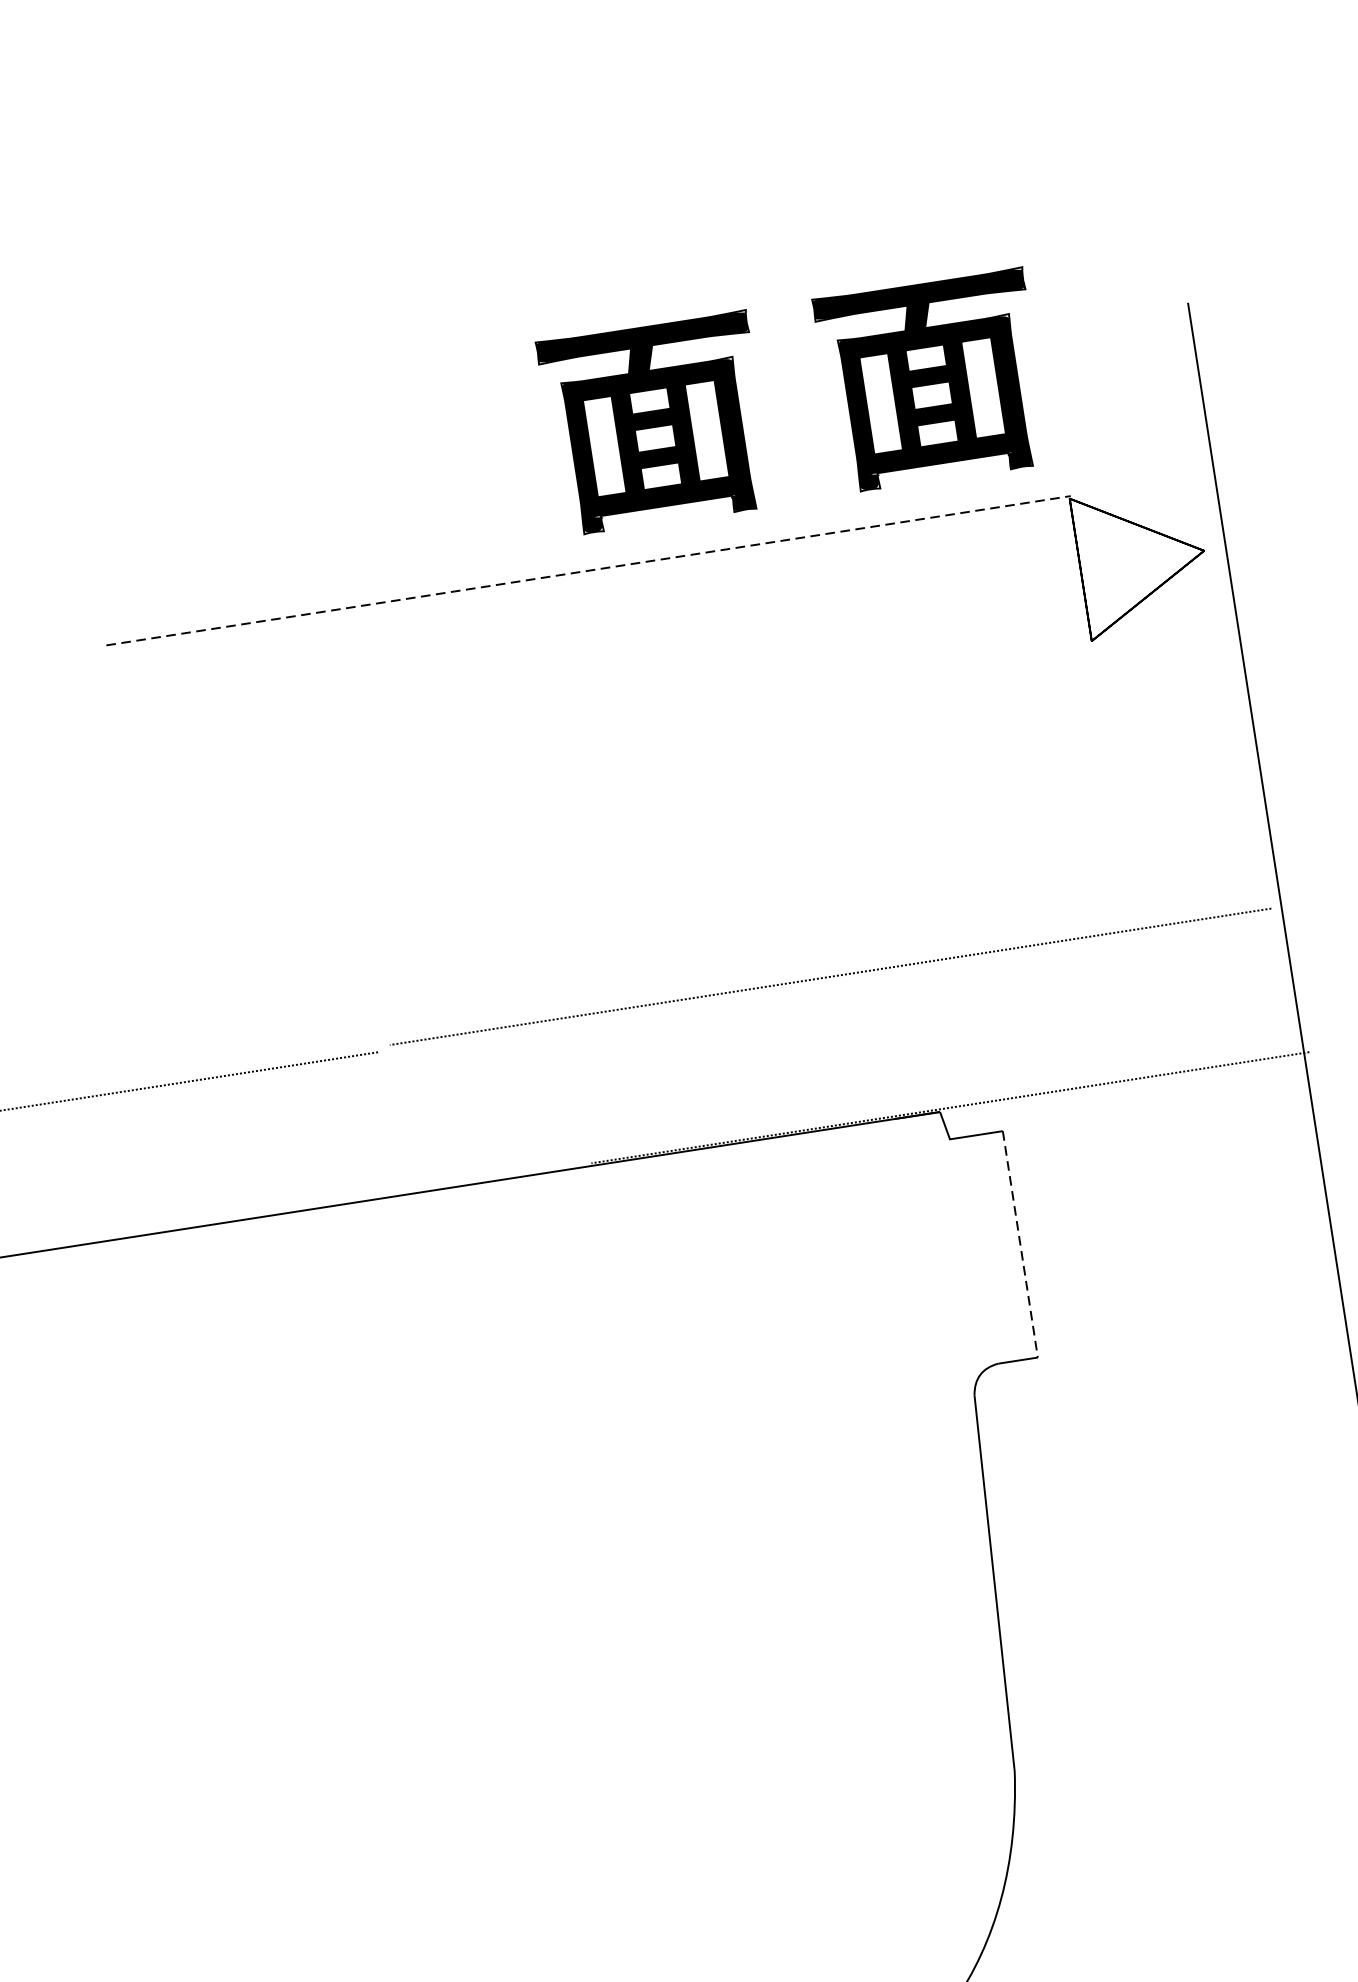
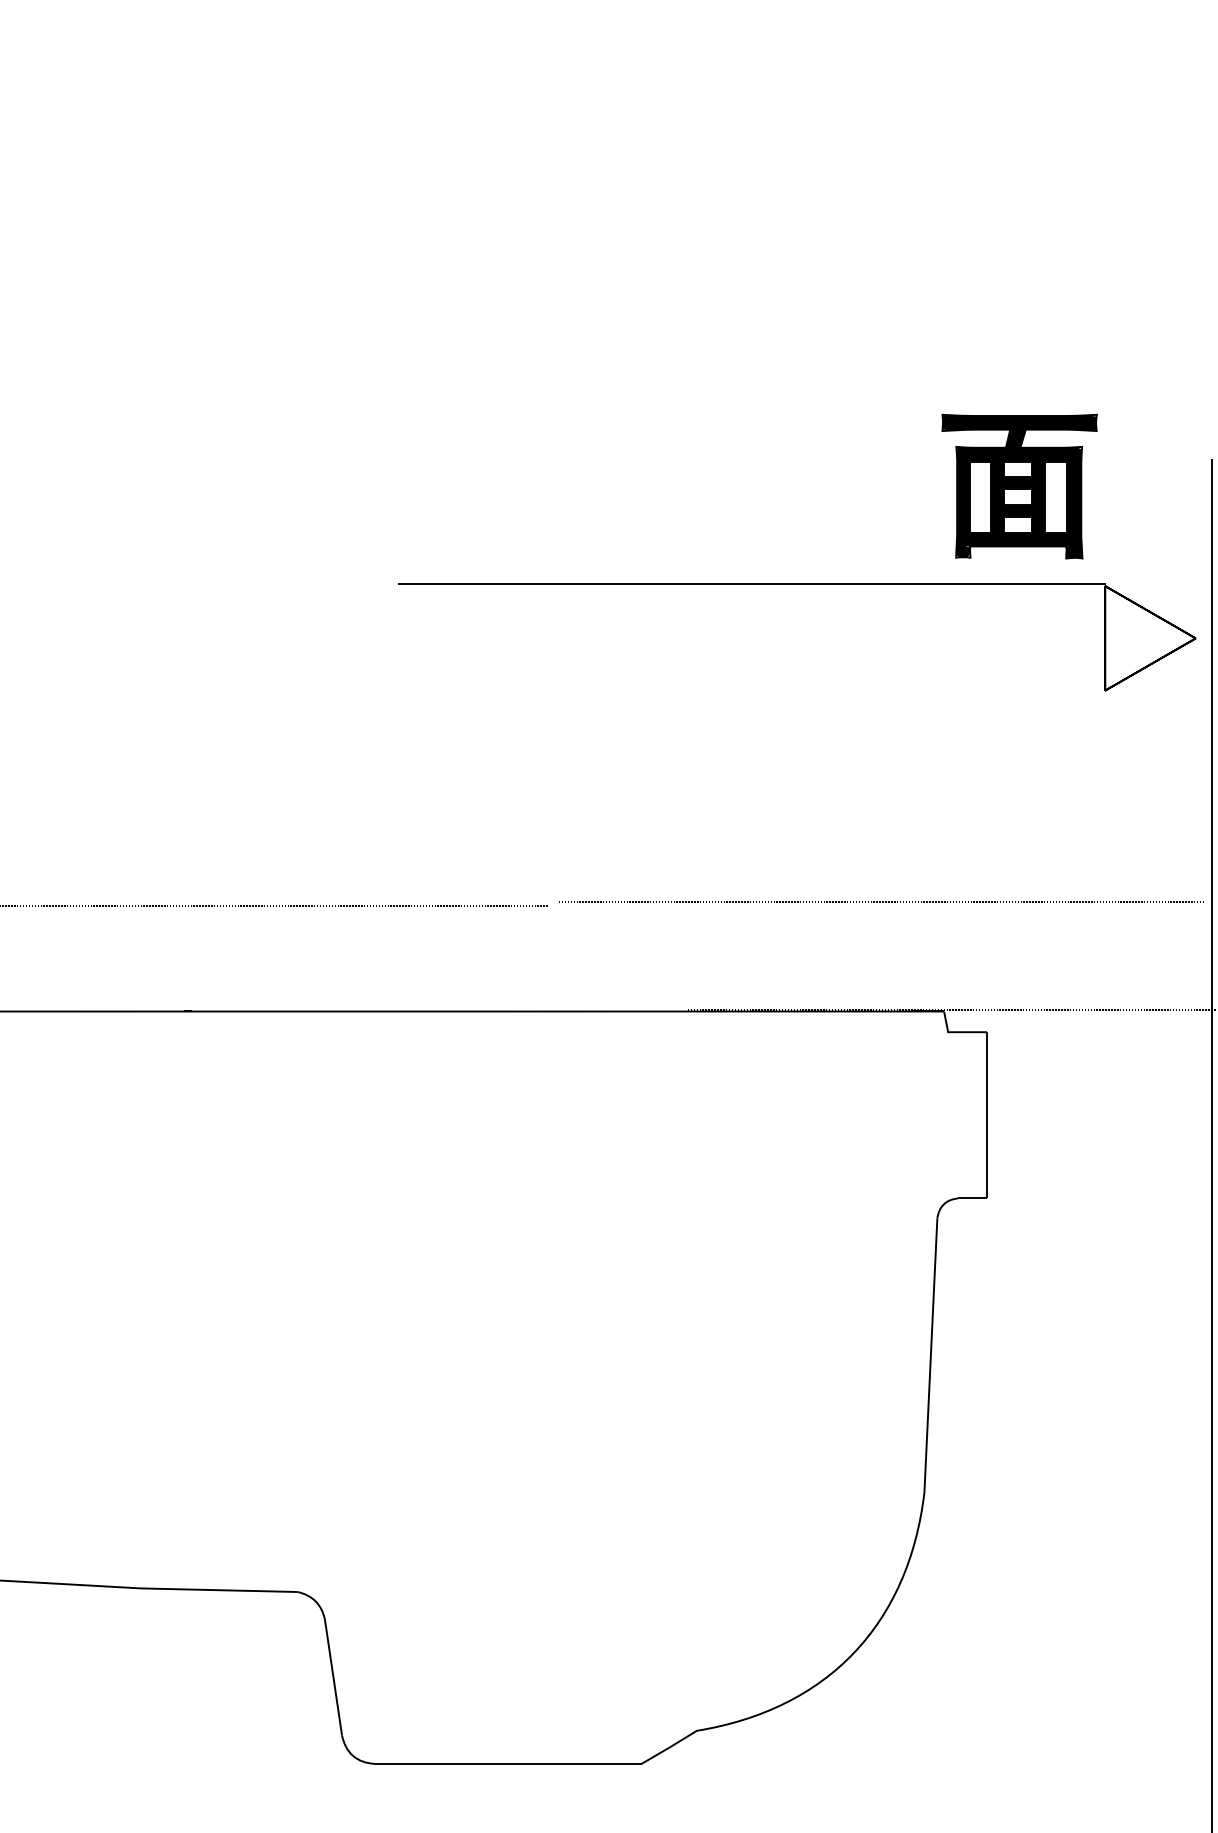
part: (655, 423) -> (816, 486), removed
line: (589, 570) -> (752, 584), dashed -> solid
line: (1019, 1244) -> (986, 1115), dashed -> solid

